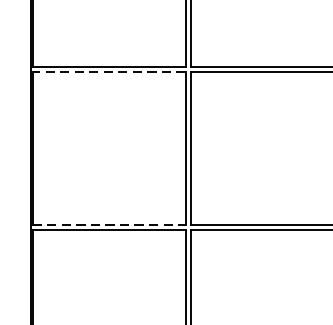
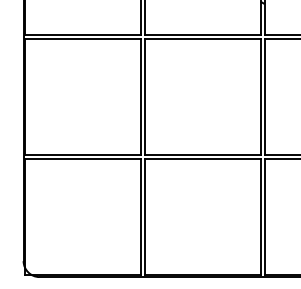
line: (109, 72) -> (83, 39), dashed -> solid
line: (109, 224) -> (83, 154), dashed -> solid

